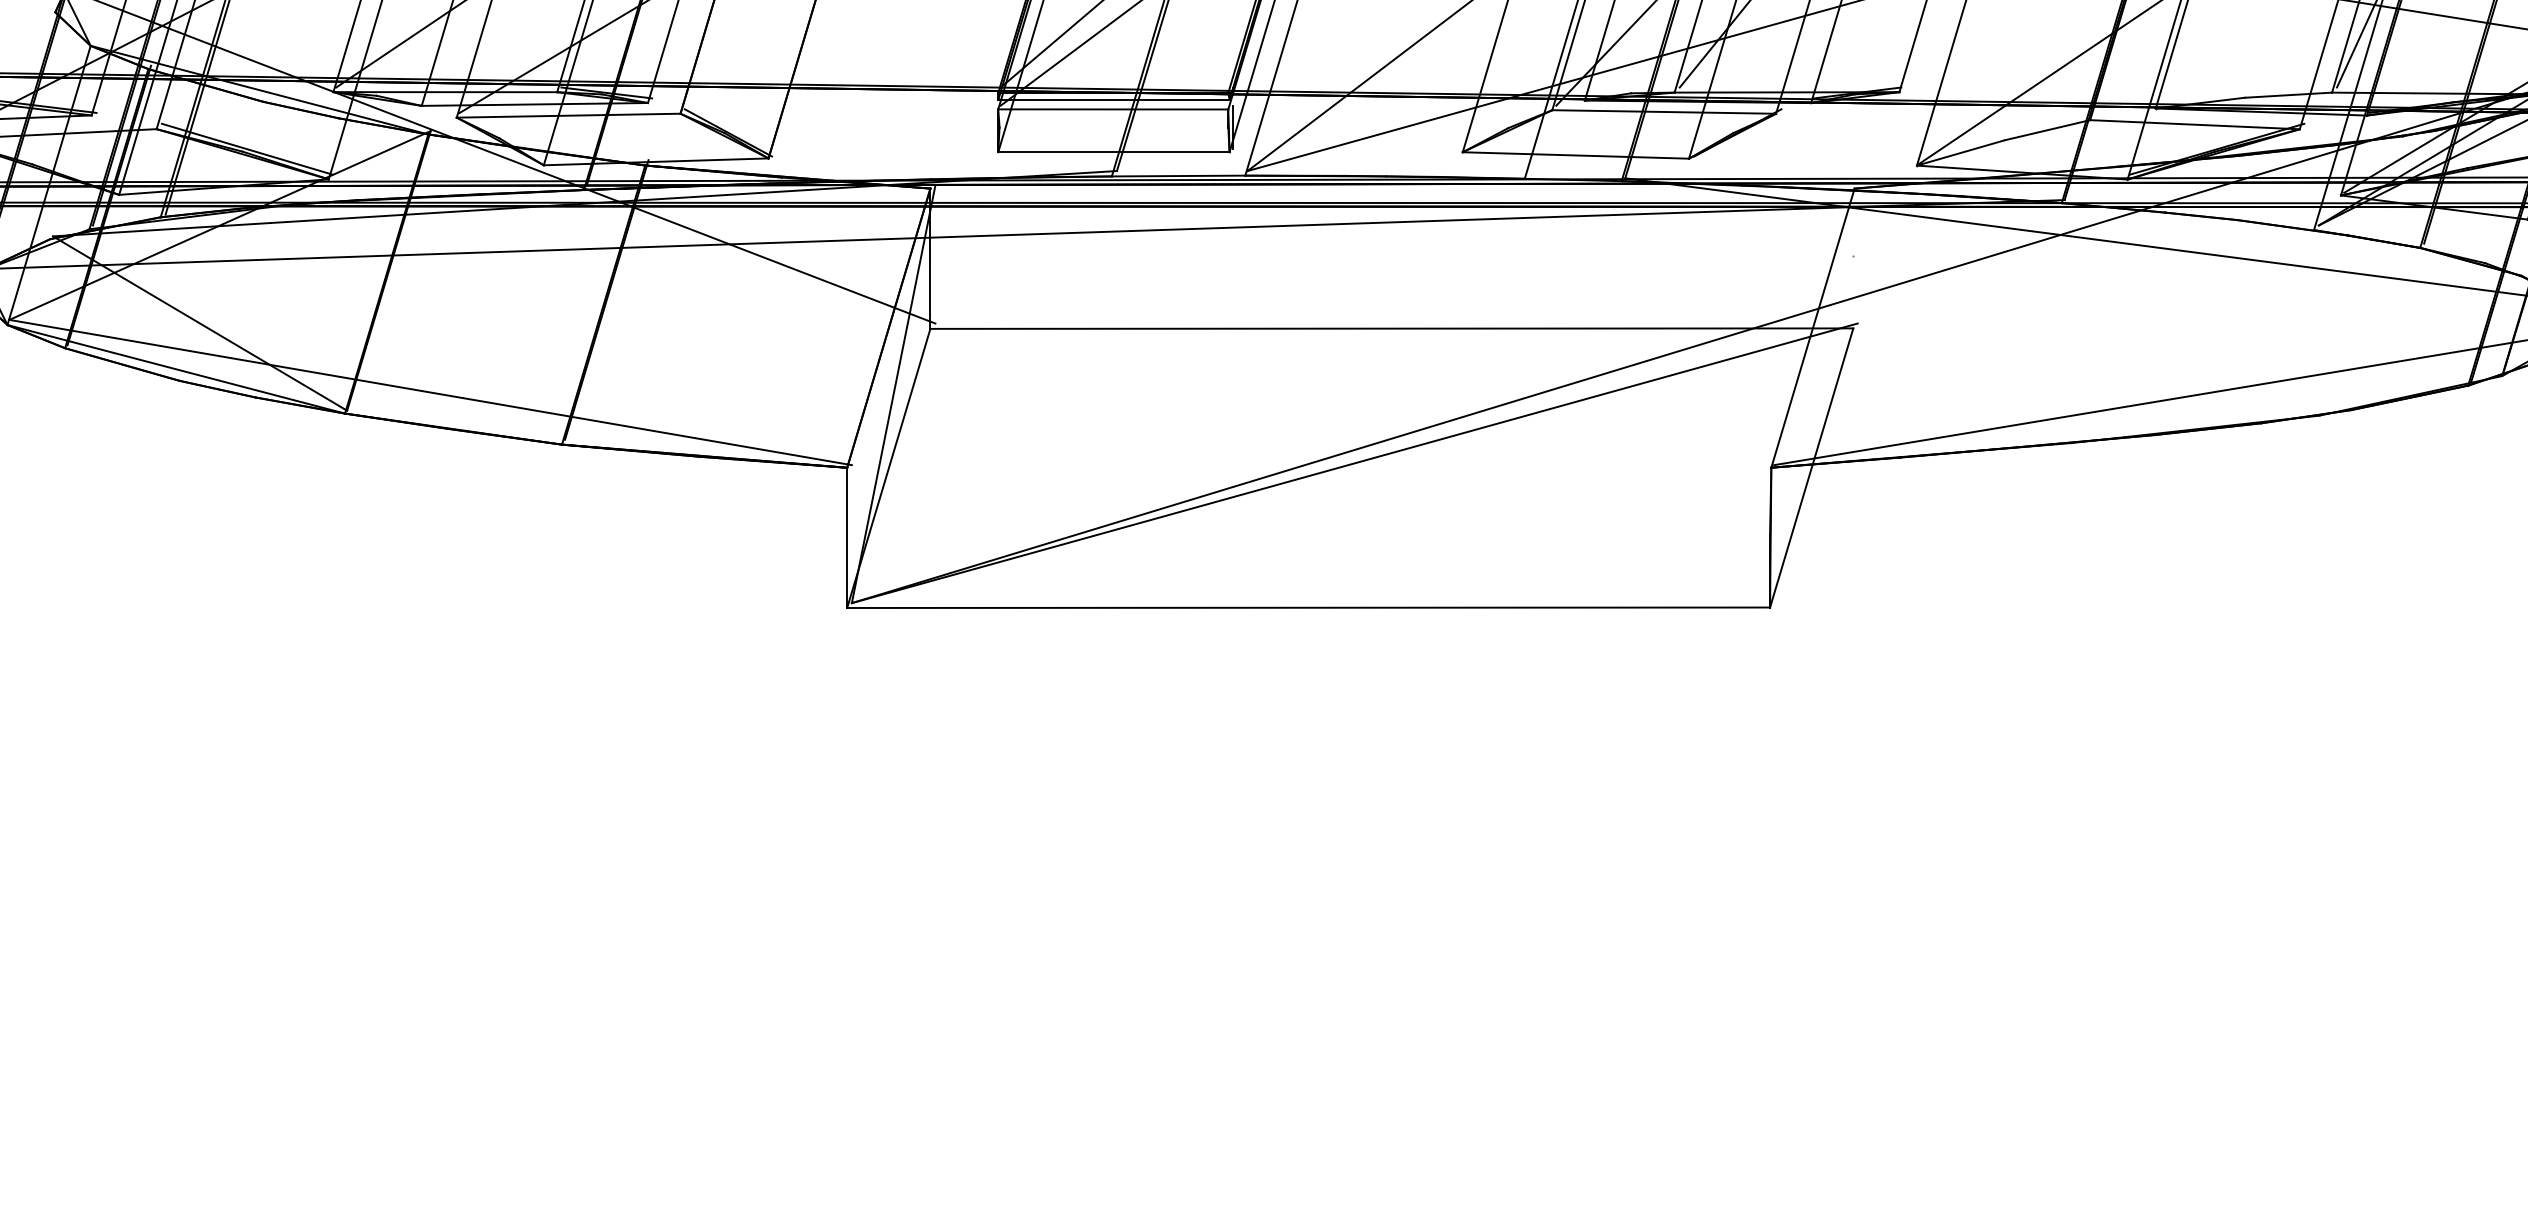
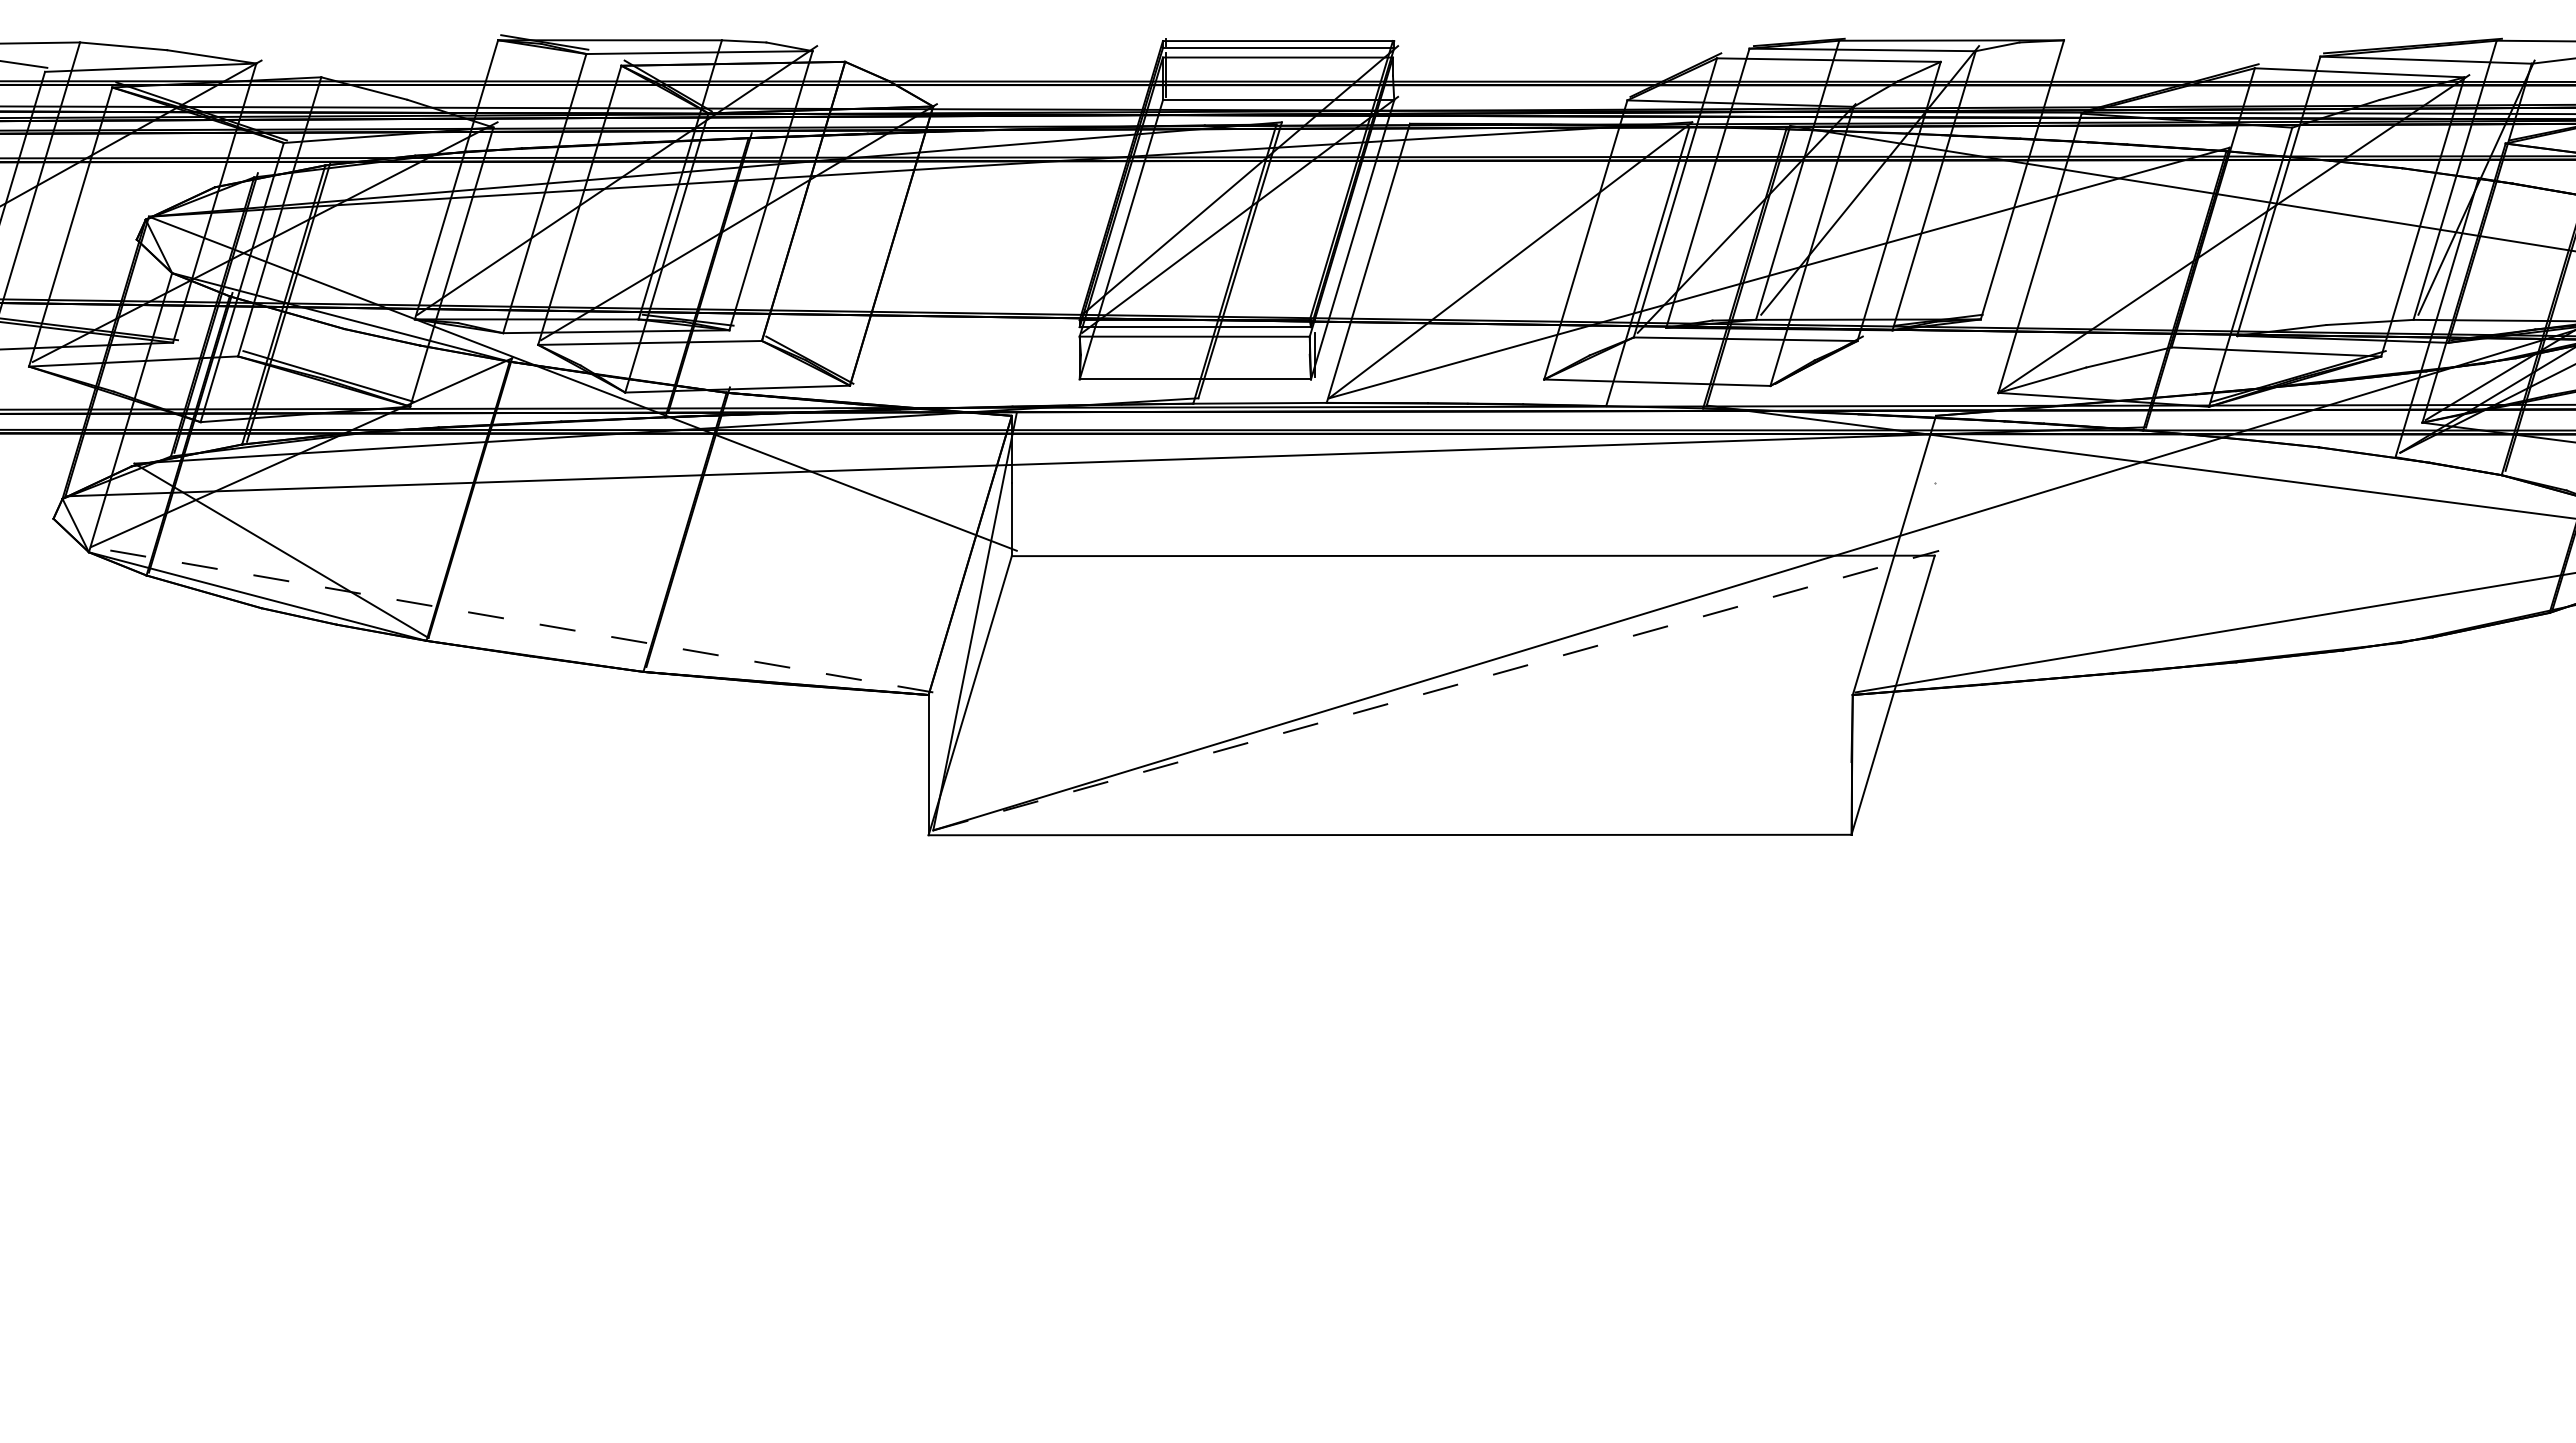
line: (430, 392) -> (511, 619), solid -> dashed
line: (1355, 463) -> (1436, 690), solid -> dashed

